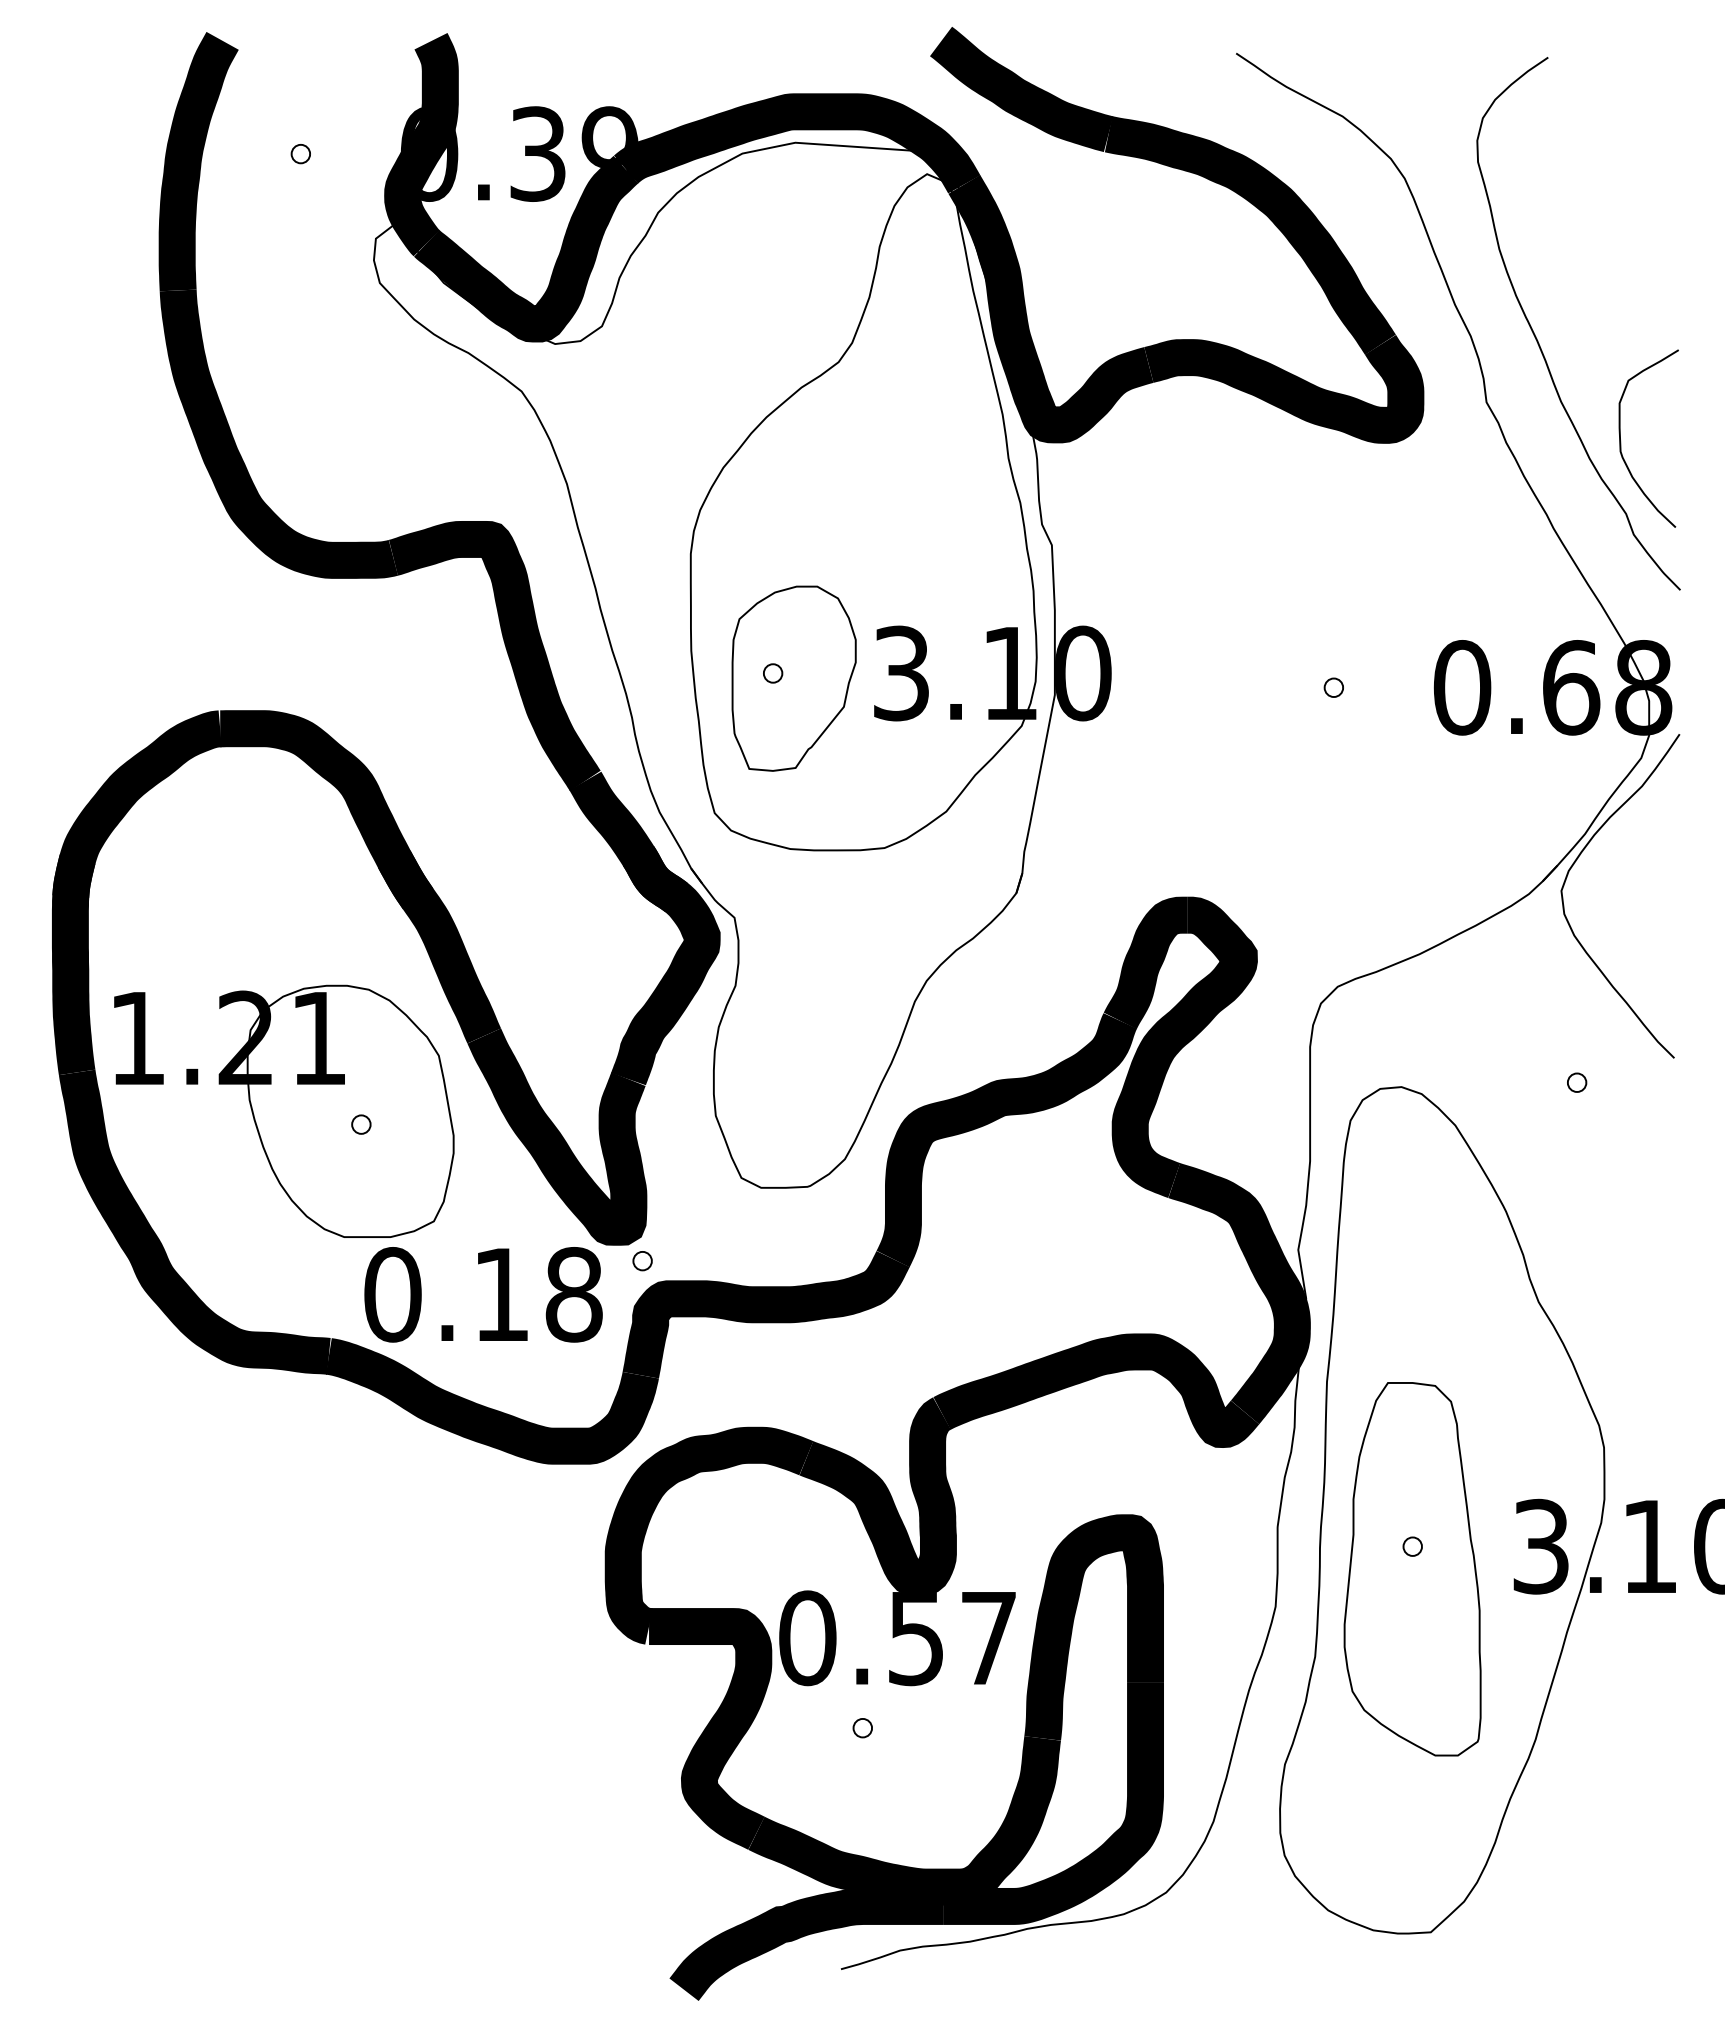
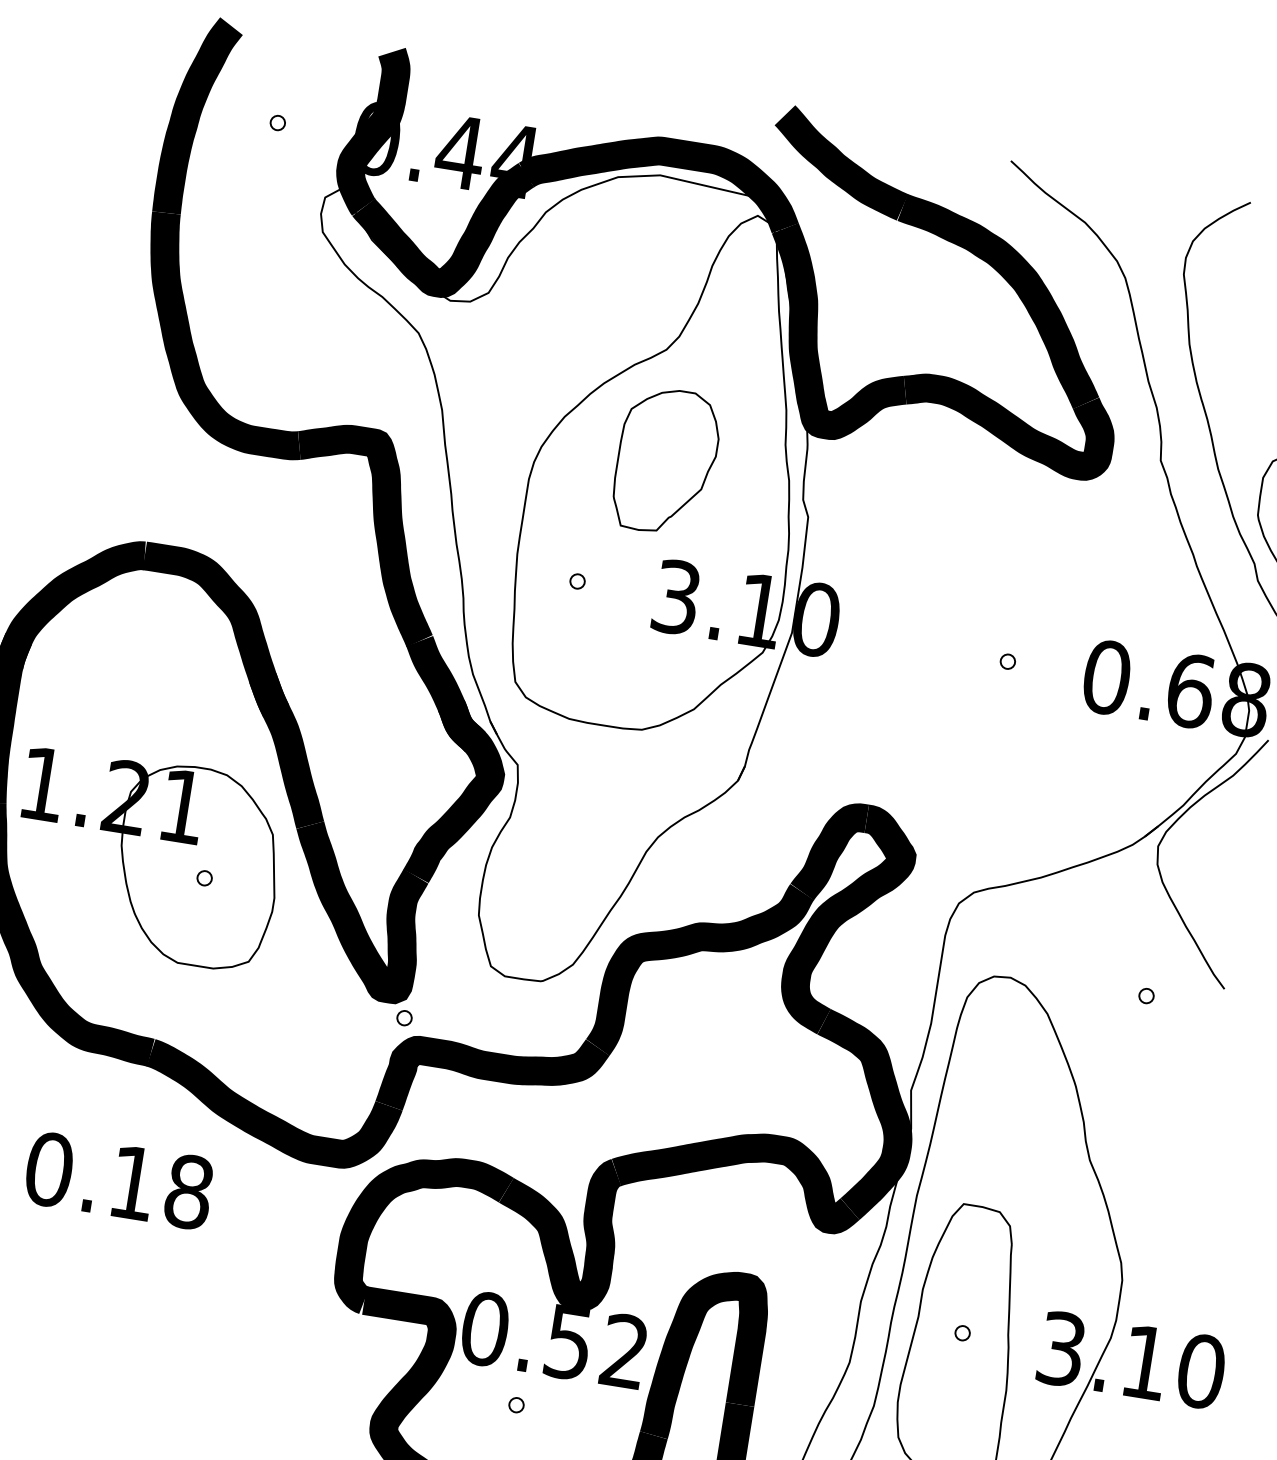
text: (572, 153) -> (487, 156), 0.39 -> 0.44
part: (793, 678) -> (665, 461), moved
text: (483, 1294) -> (119, 1180), moved
text: (988, 1637) -> (624, 1350), 0.57 -> 0.52

